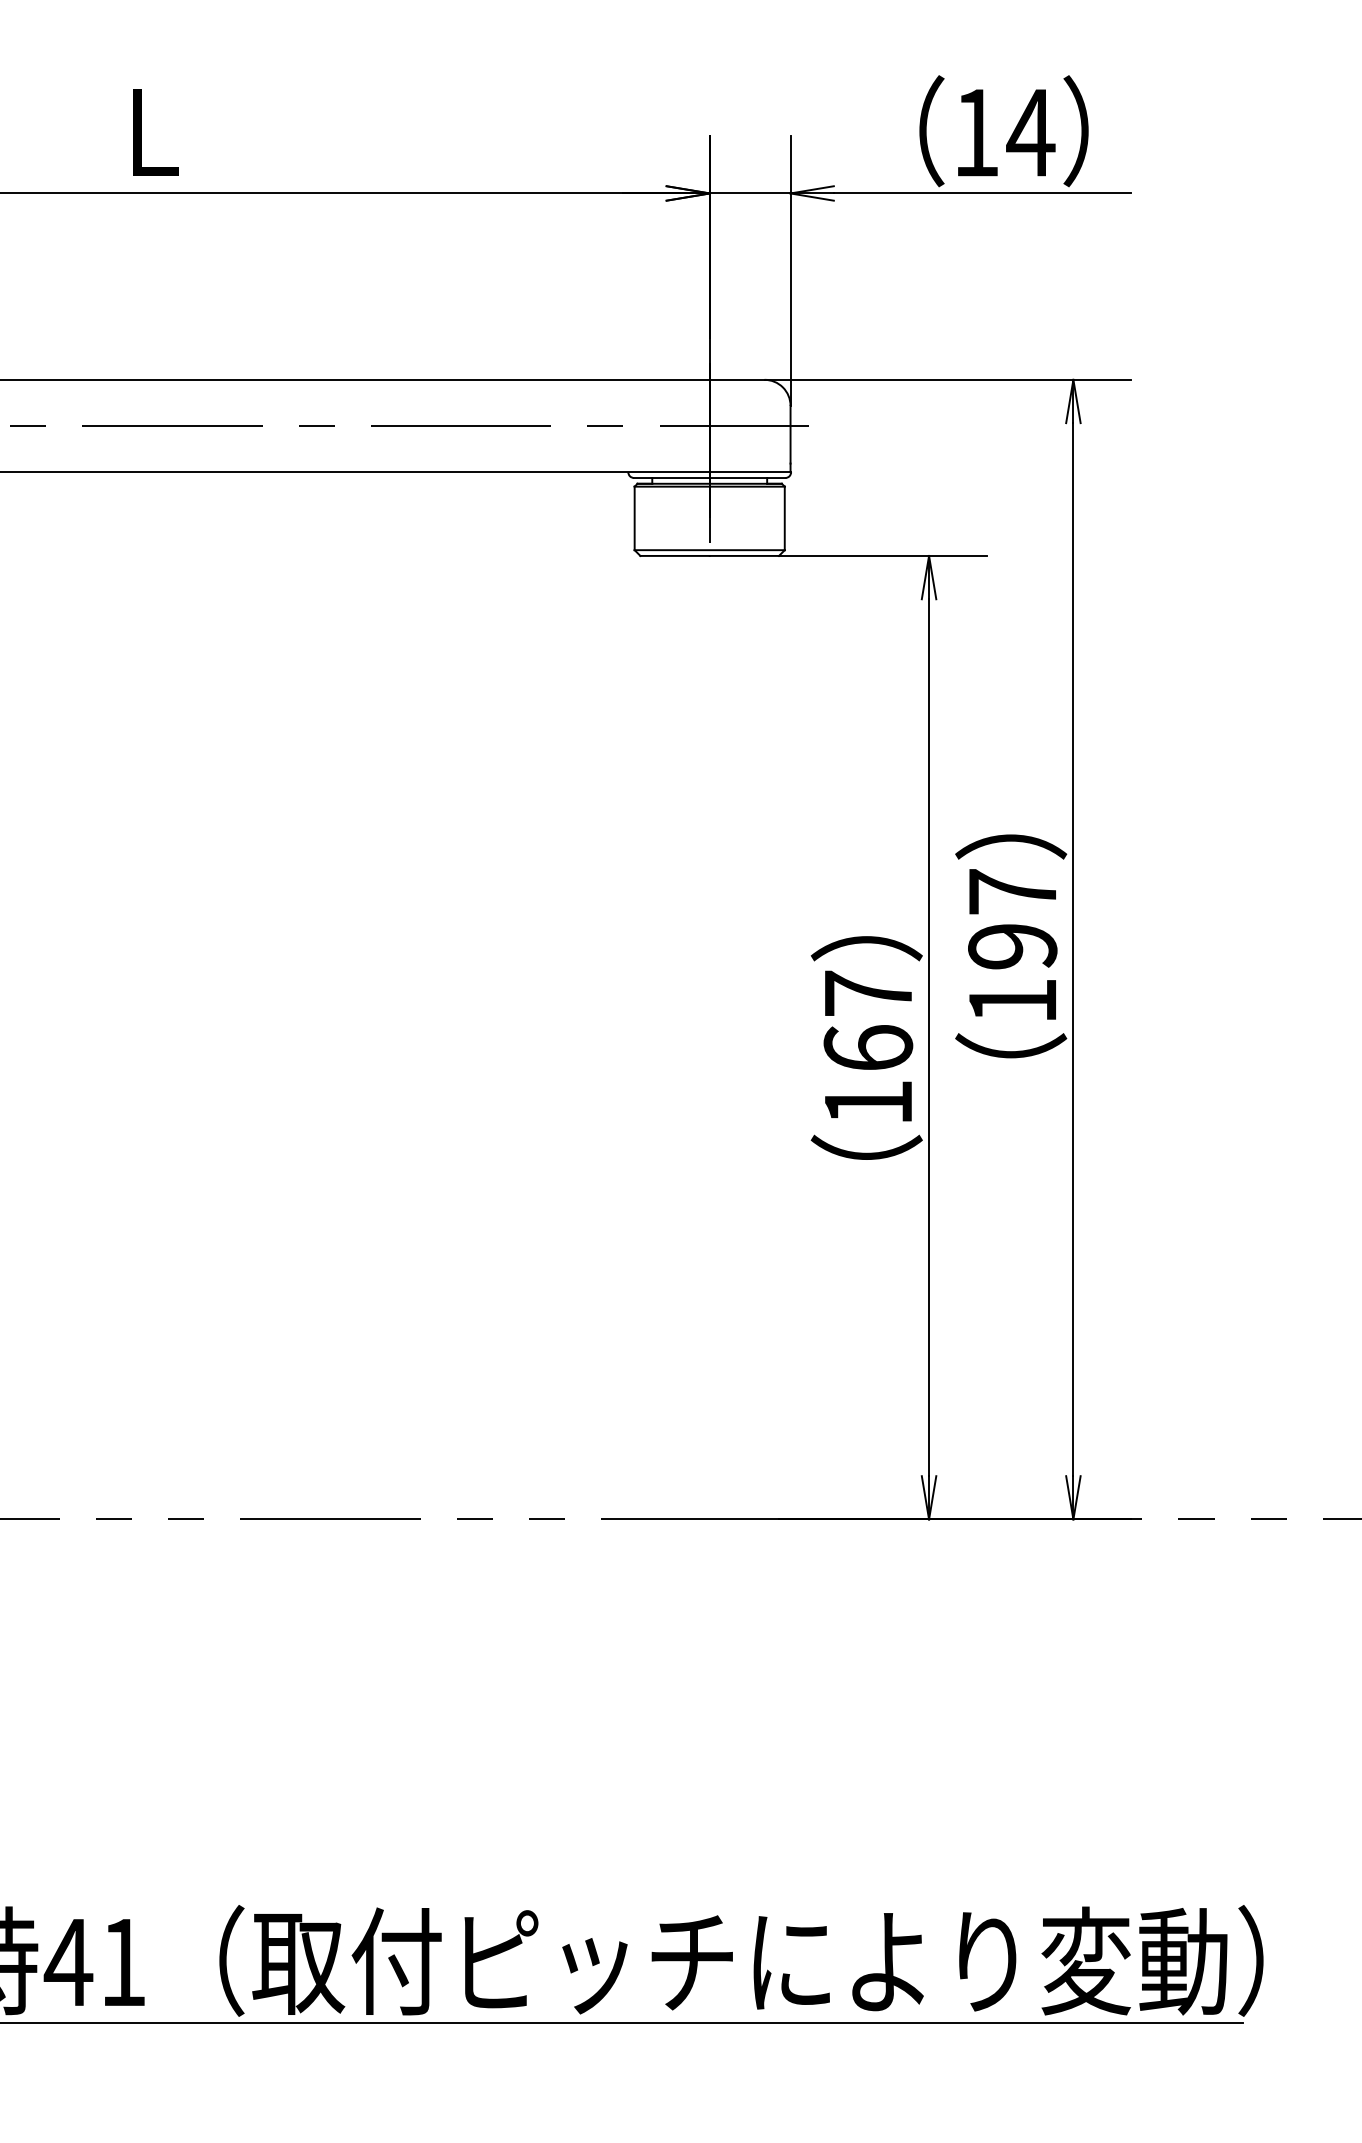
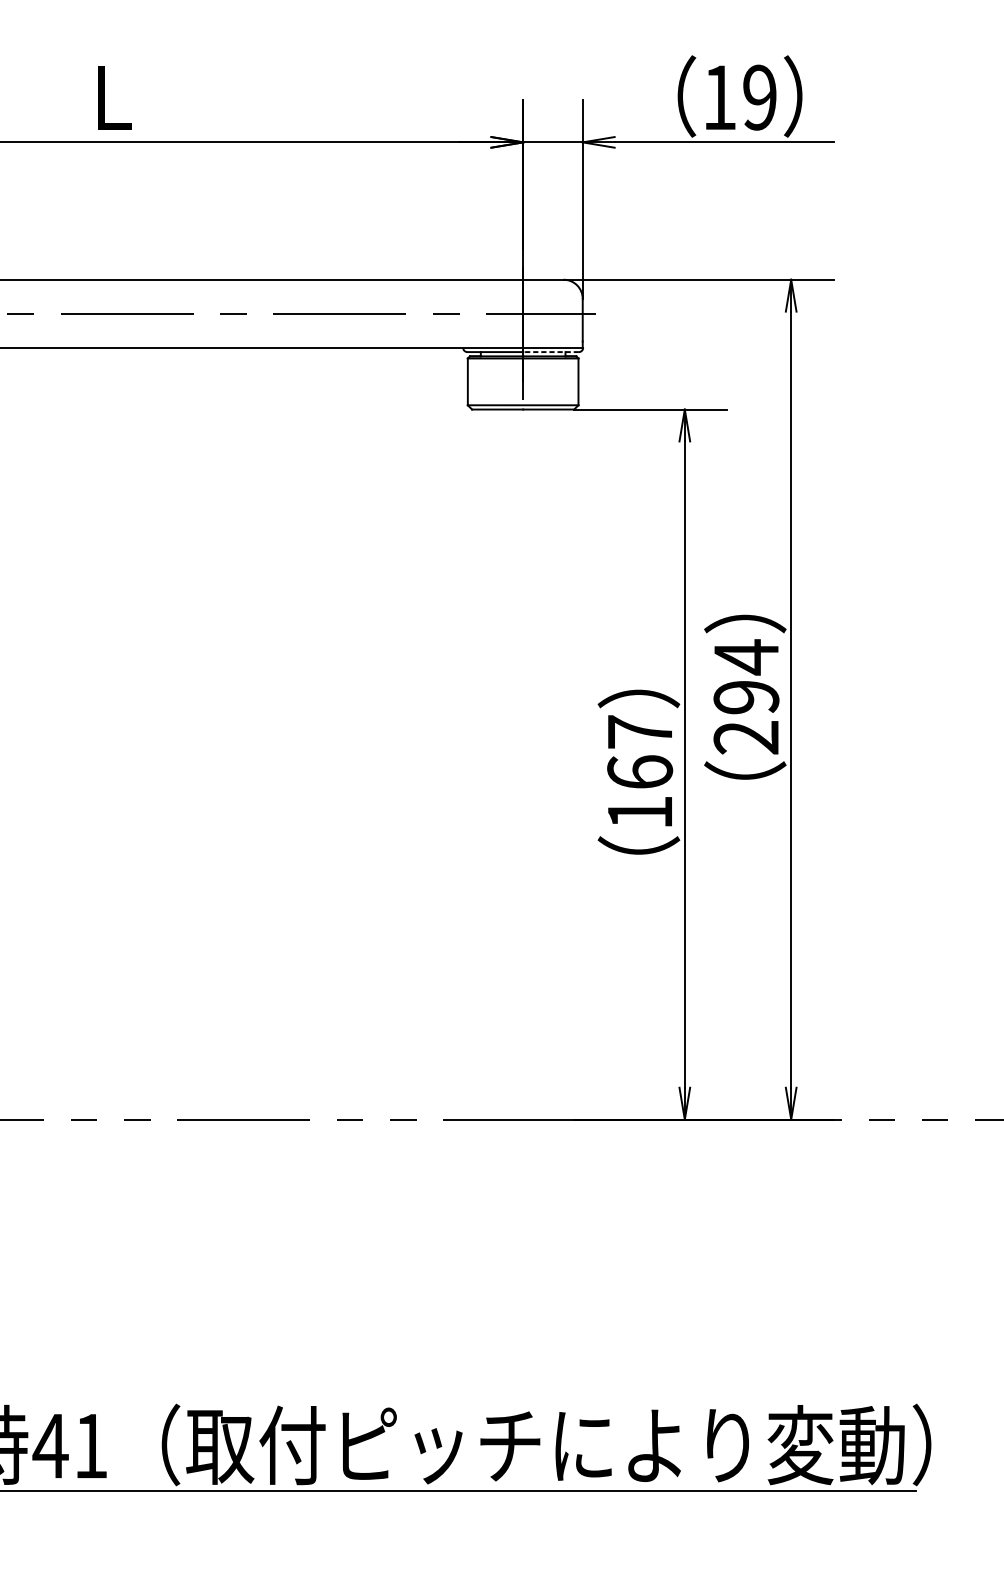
text: (1030, 132) -> (759, 97), 14 -> 19
line: (747, 478) -> (551, 352), solid -> dashed
text: (1011, 945) -> (745, 696), 197 -> 294

